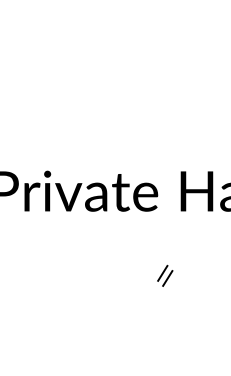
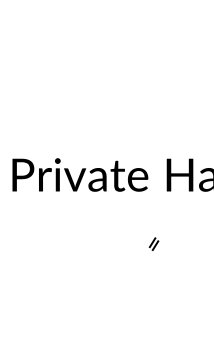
part: (164, 274) -> (153, 243), size x0.71

